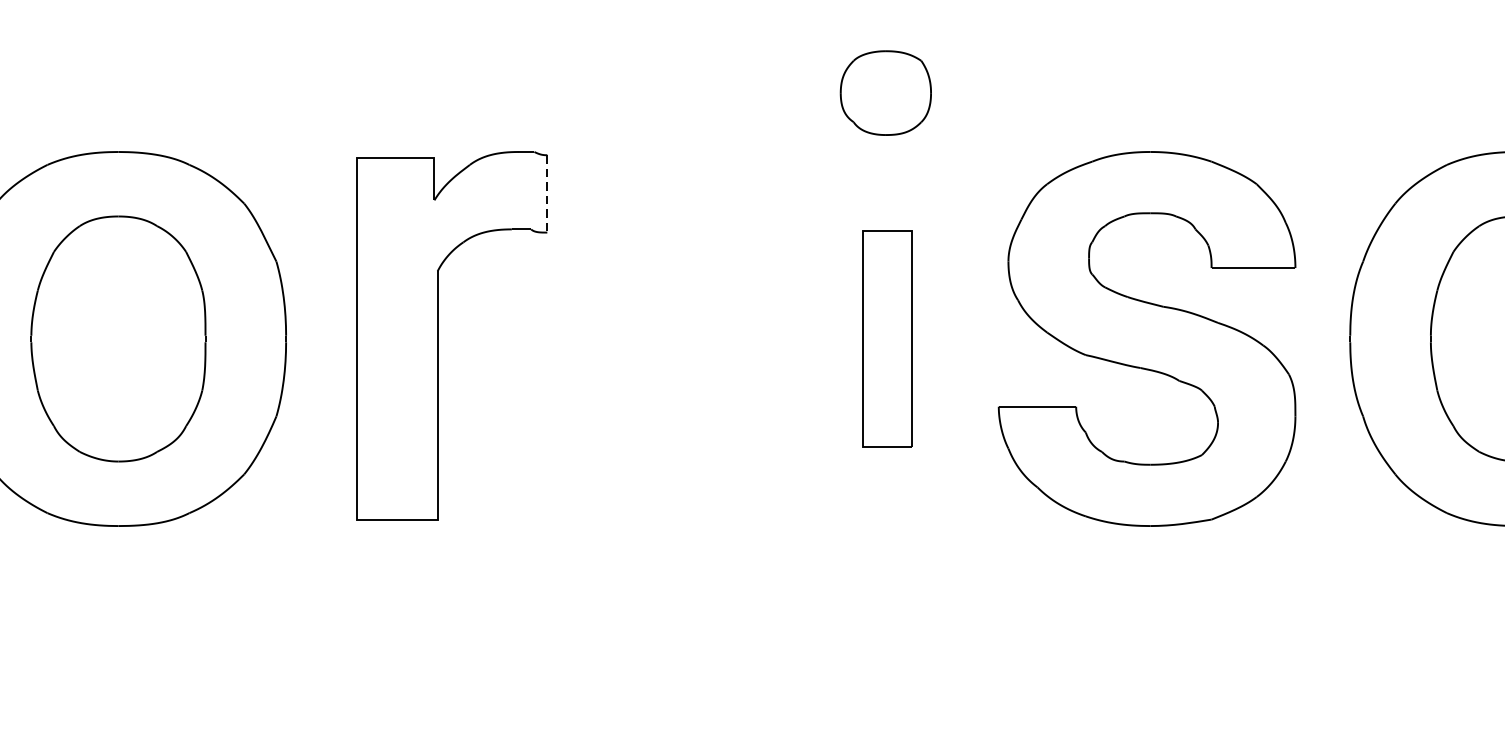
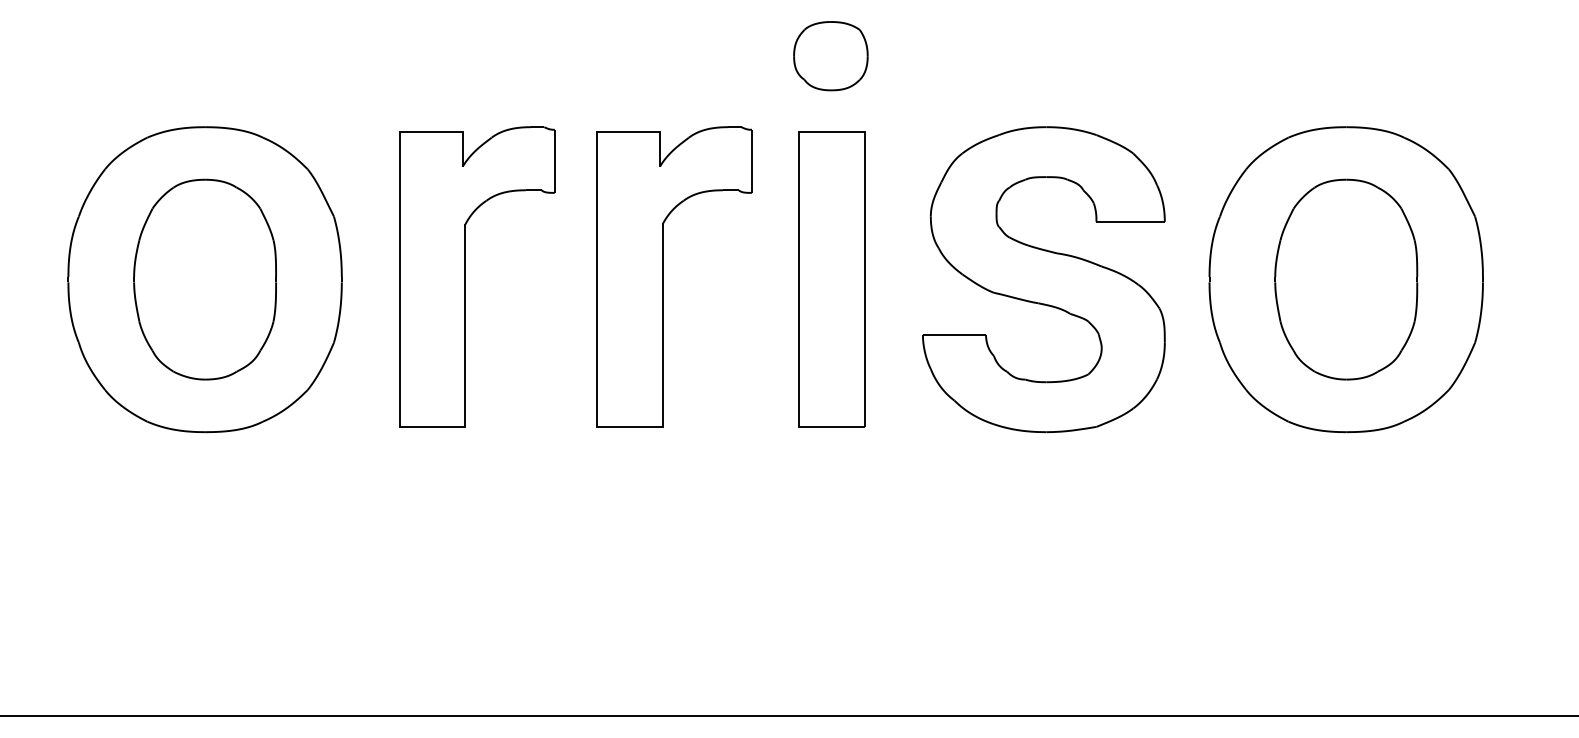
part: (885, 93) -> (830, 56), moved
line: (546, 194) -> (554, 161), dashed -> solid
part: (680, 335) -> (663, 276), added
part: (886, 338) -> (831, 279), size x1.67

